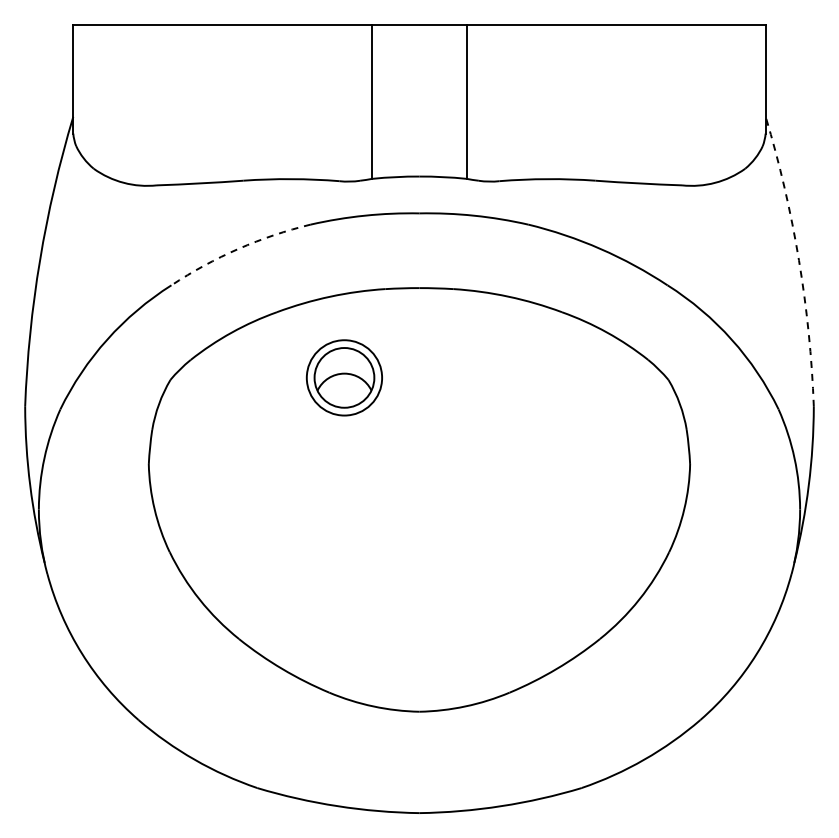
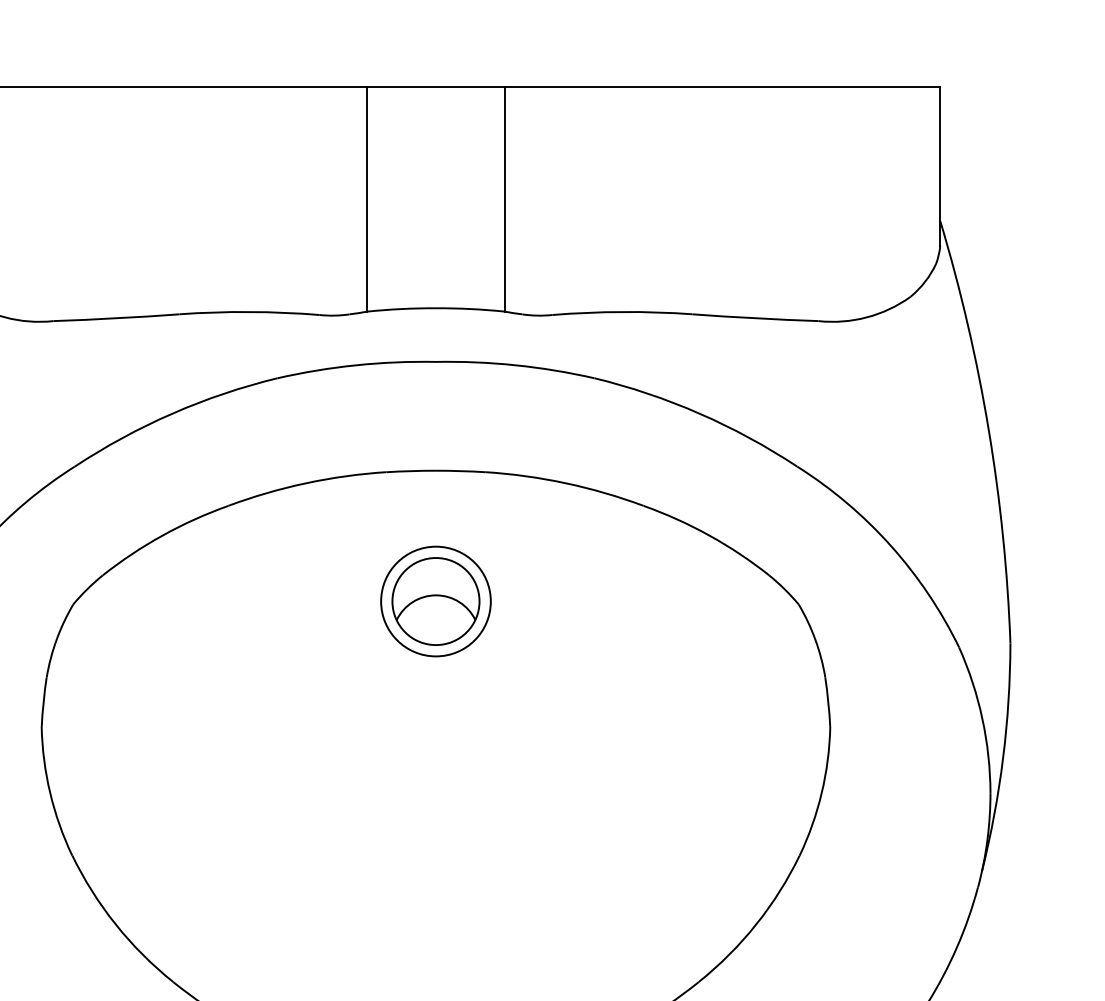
arc: (238, 248) -> (172, 413), dashed -> solid
arc: (798, 260) -> (988, 430), dashed -> solid
part: (343, 377) -> (434, 600), moved

